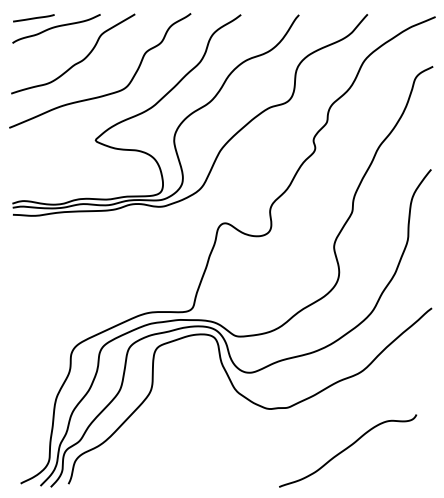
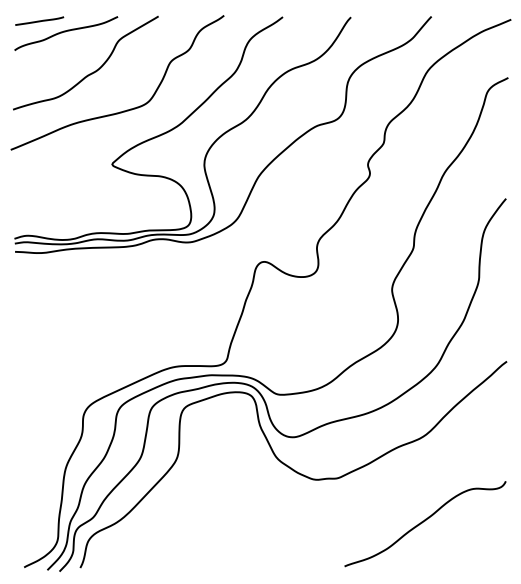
curve: (346, 449) -> (423, 522), moved

